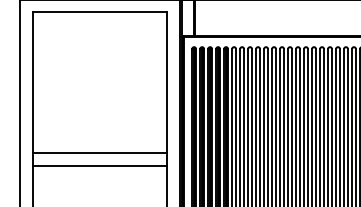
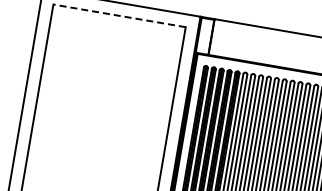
line: (99, 12) -> (118, 15), solid -> dashed
line: (100, 153) -> (96, 154), removed
line: (100, 165) -> (94, 166), removed

